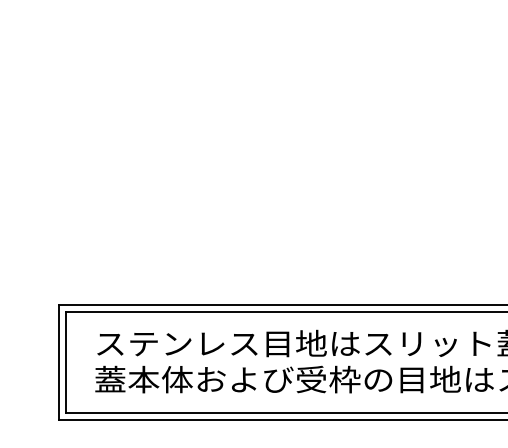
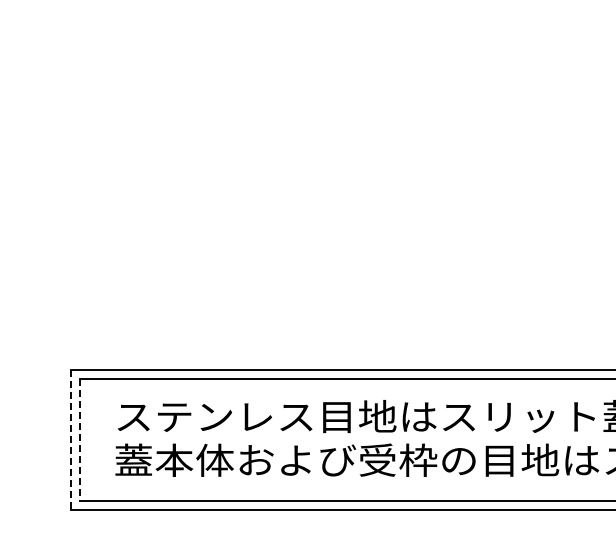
line: (59, 362) -> (71, 439), solid -> dashed
line: (66, 363) -> (80, 440), solid -> dashed

